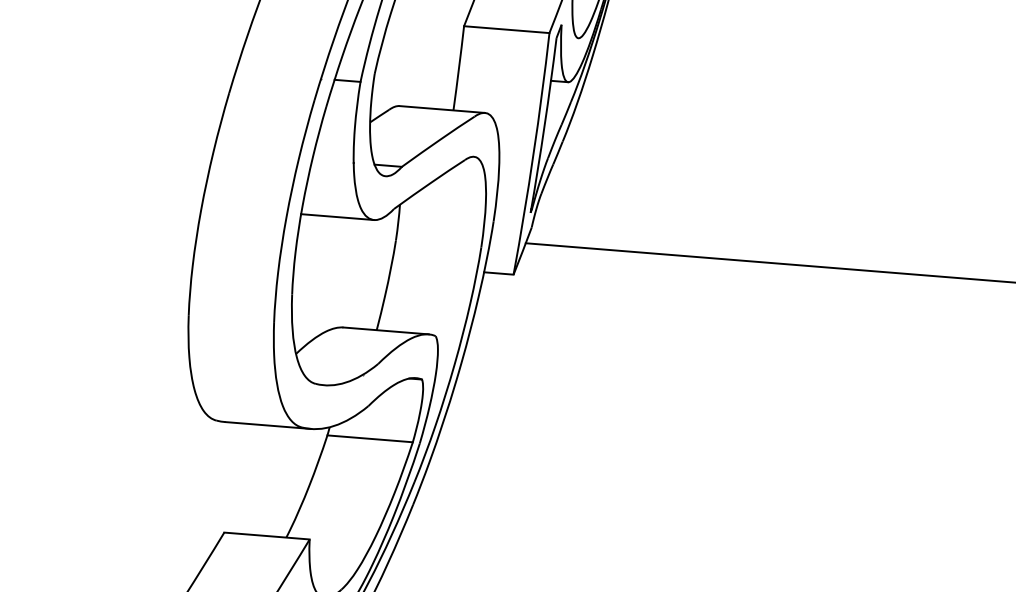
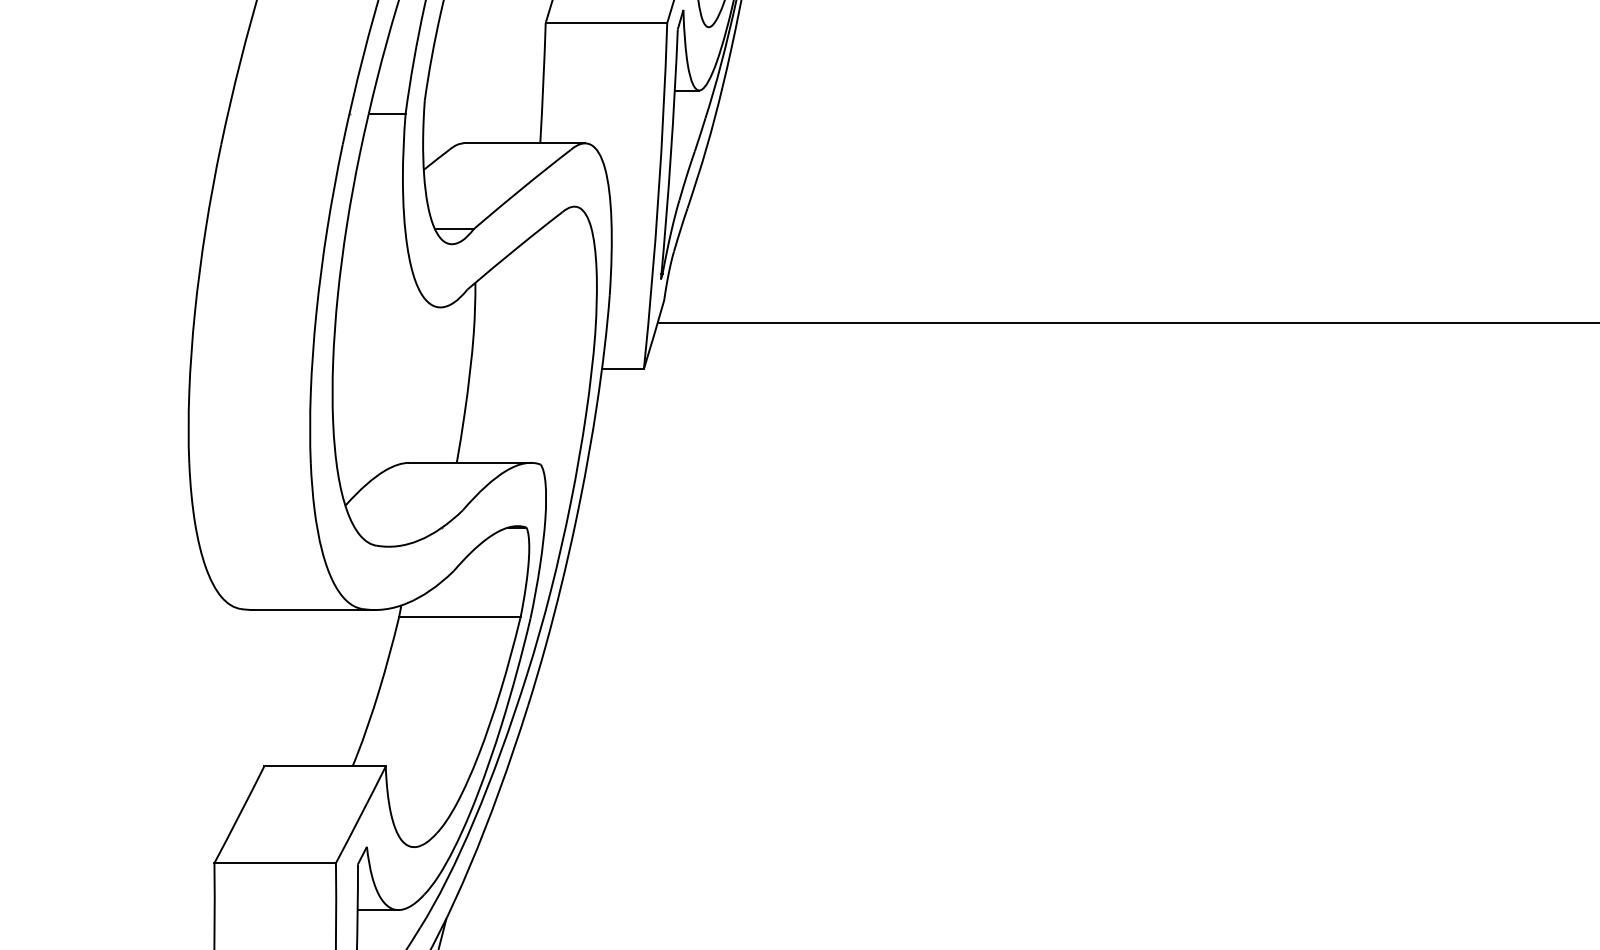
line: (337, 217) -> (388, 307), removed

